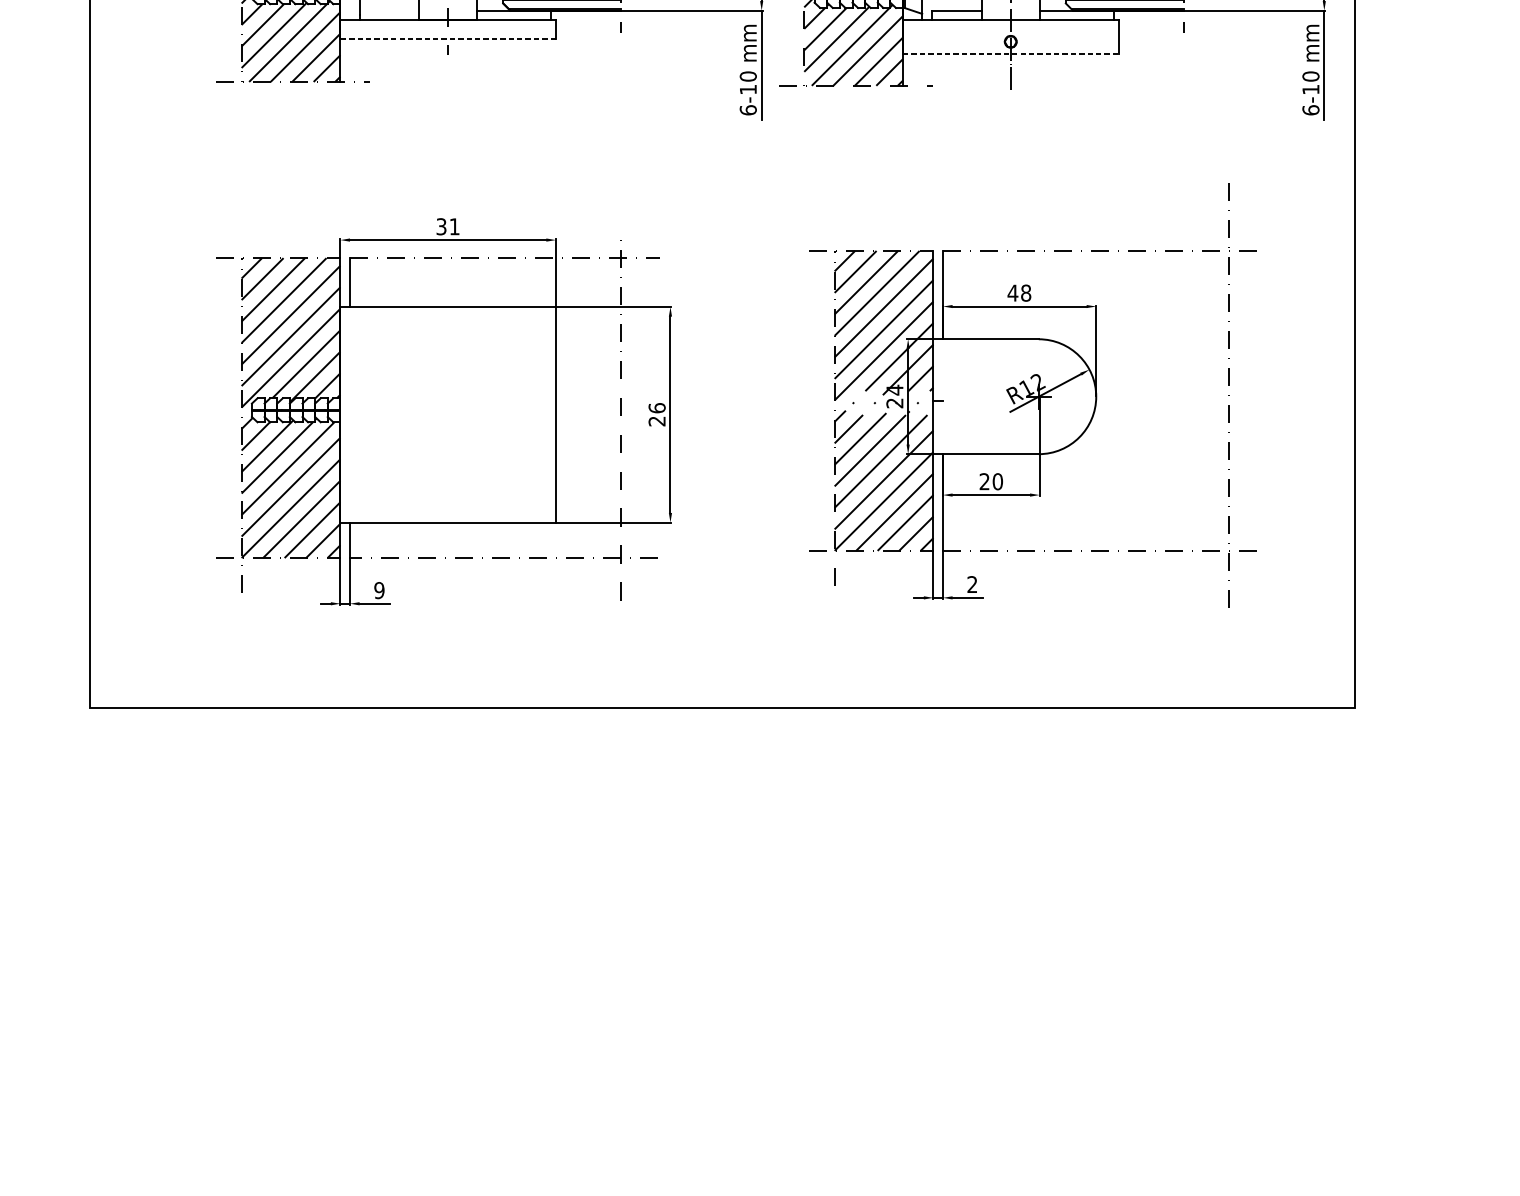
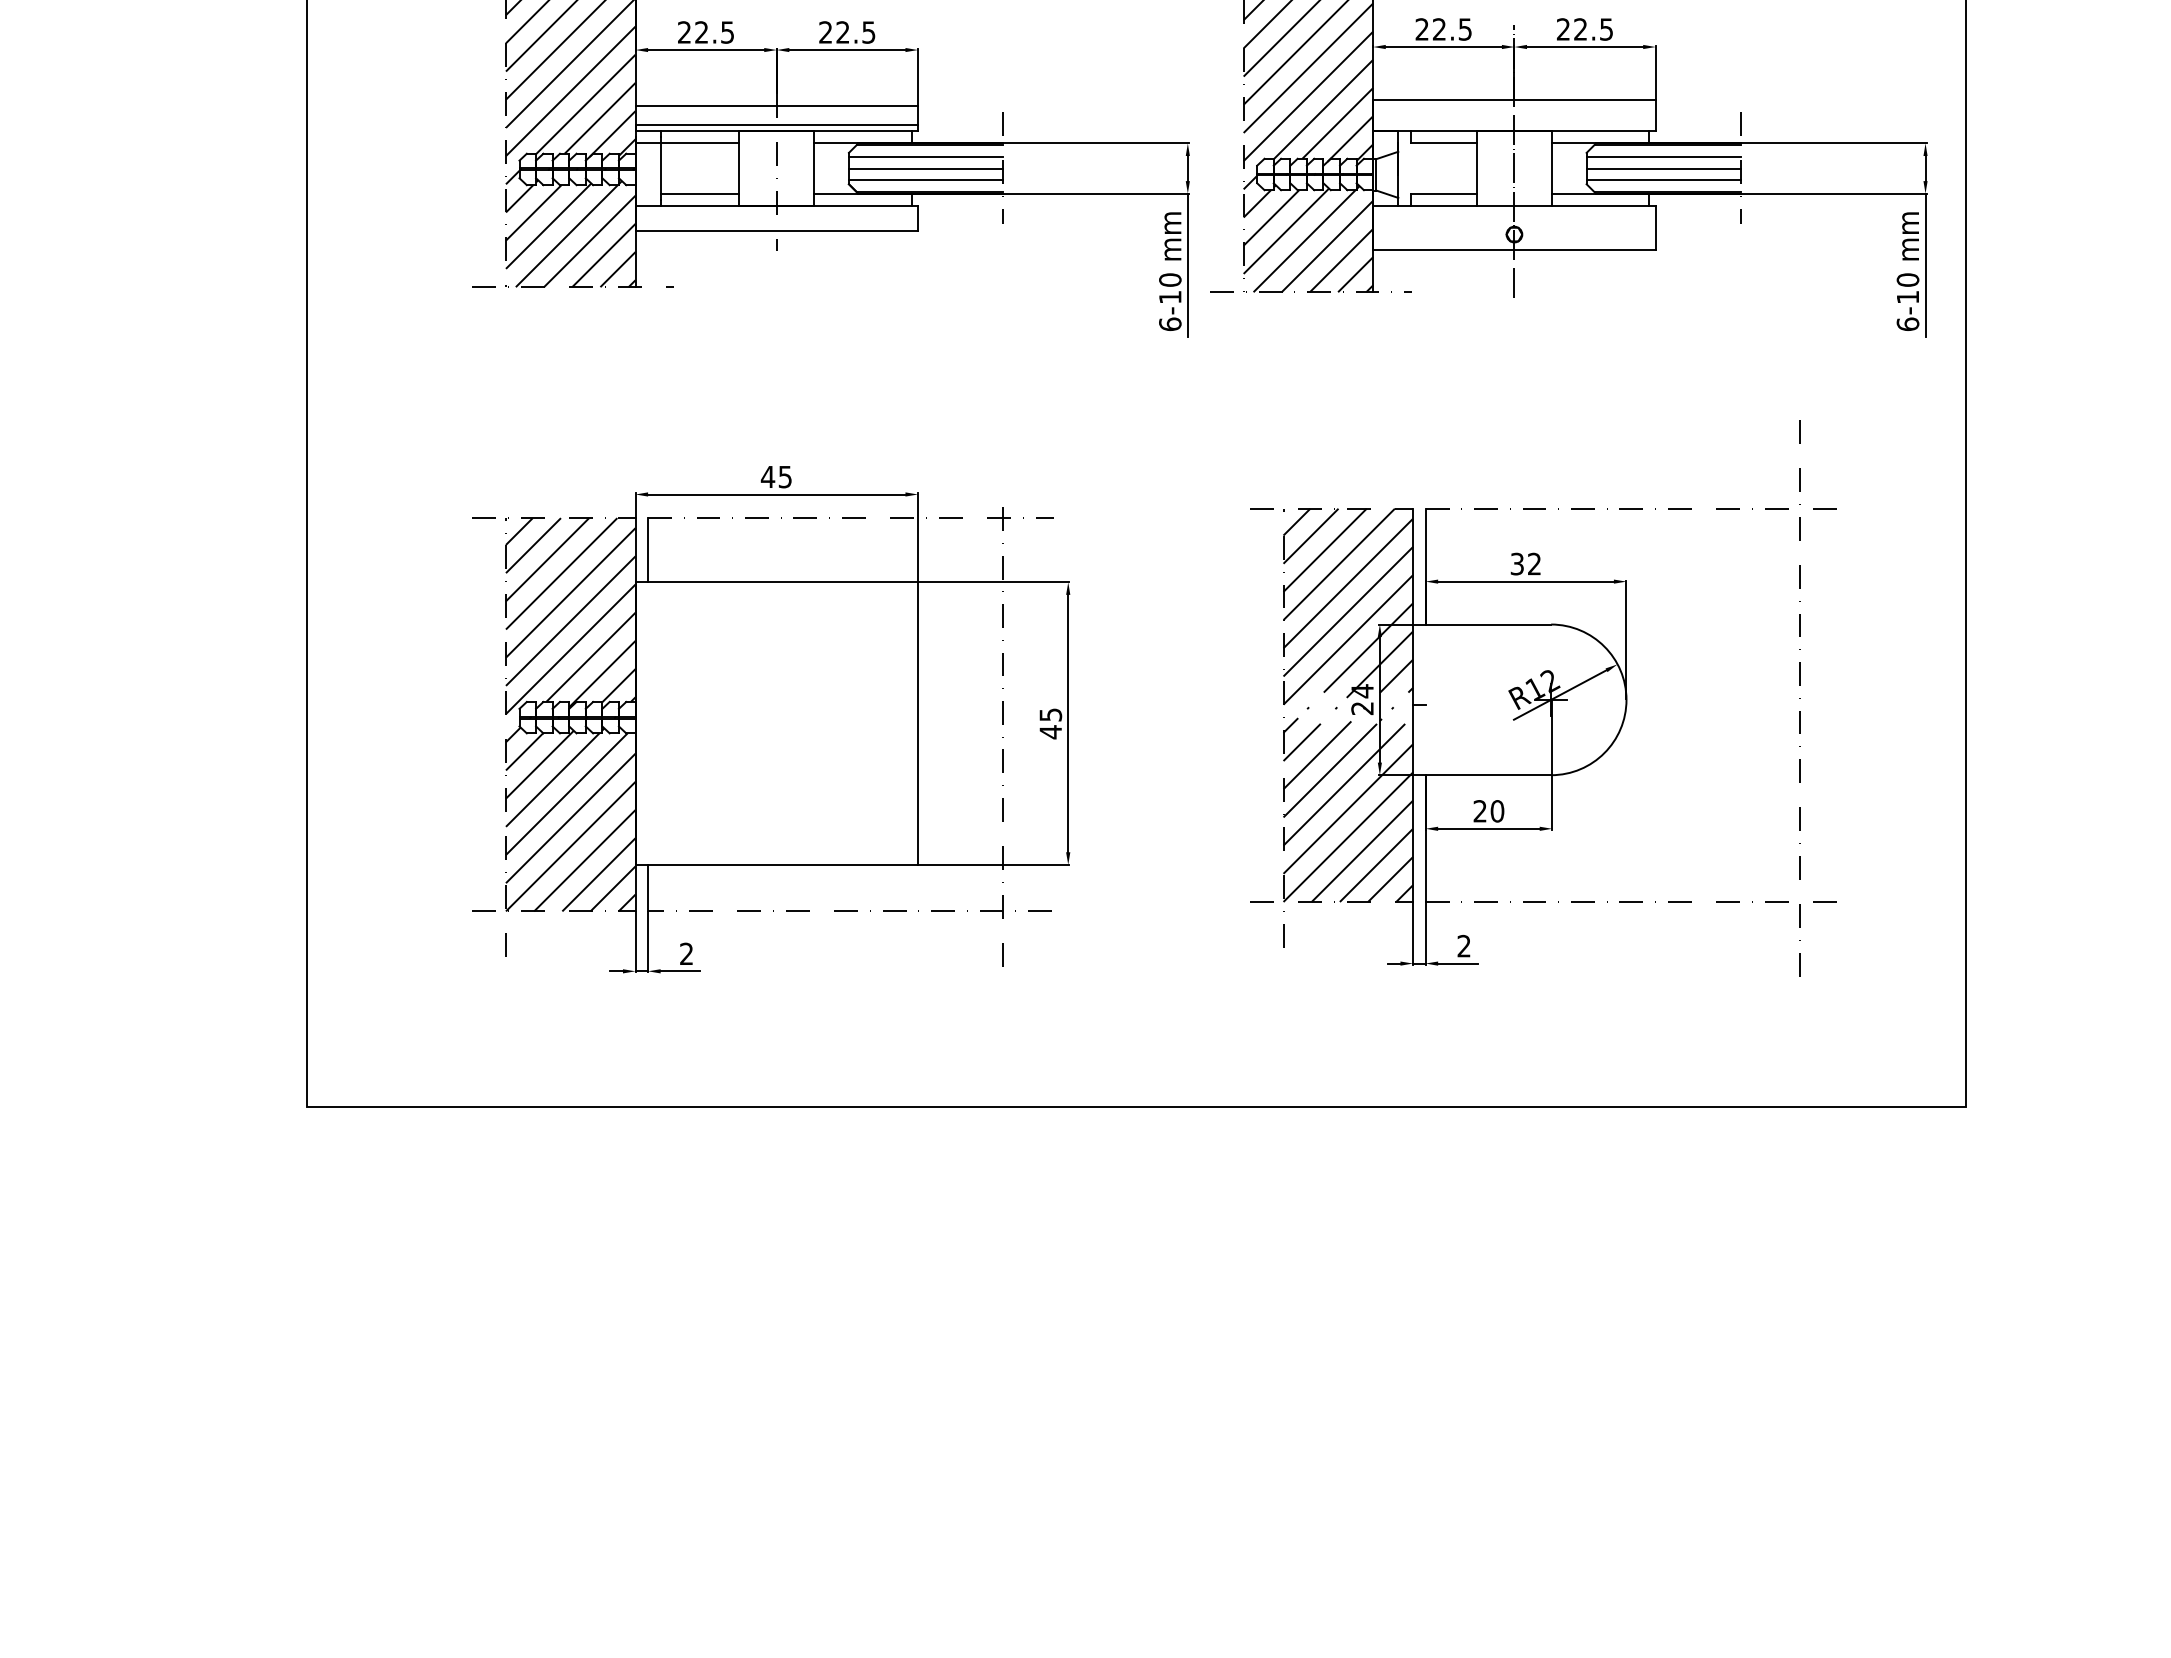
line: (389, 10) -> (699, 193), added
line: (447, 39) -> (776, 231), dashed -> solid
line: (1010, 53) -> (1514, 250), dashed -> solid
text: (447, 226) -> (775, 476), 31 -> 45
text: (1019, 292) -> (1525, 563), 48 -> 32
text: (656, 414) -> (1050, 723), 26 -> 45
text: (379, 590) -> (686, 953), 9 -> 2

